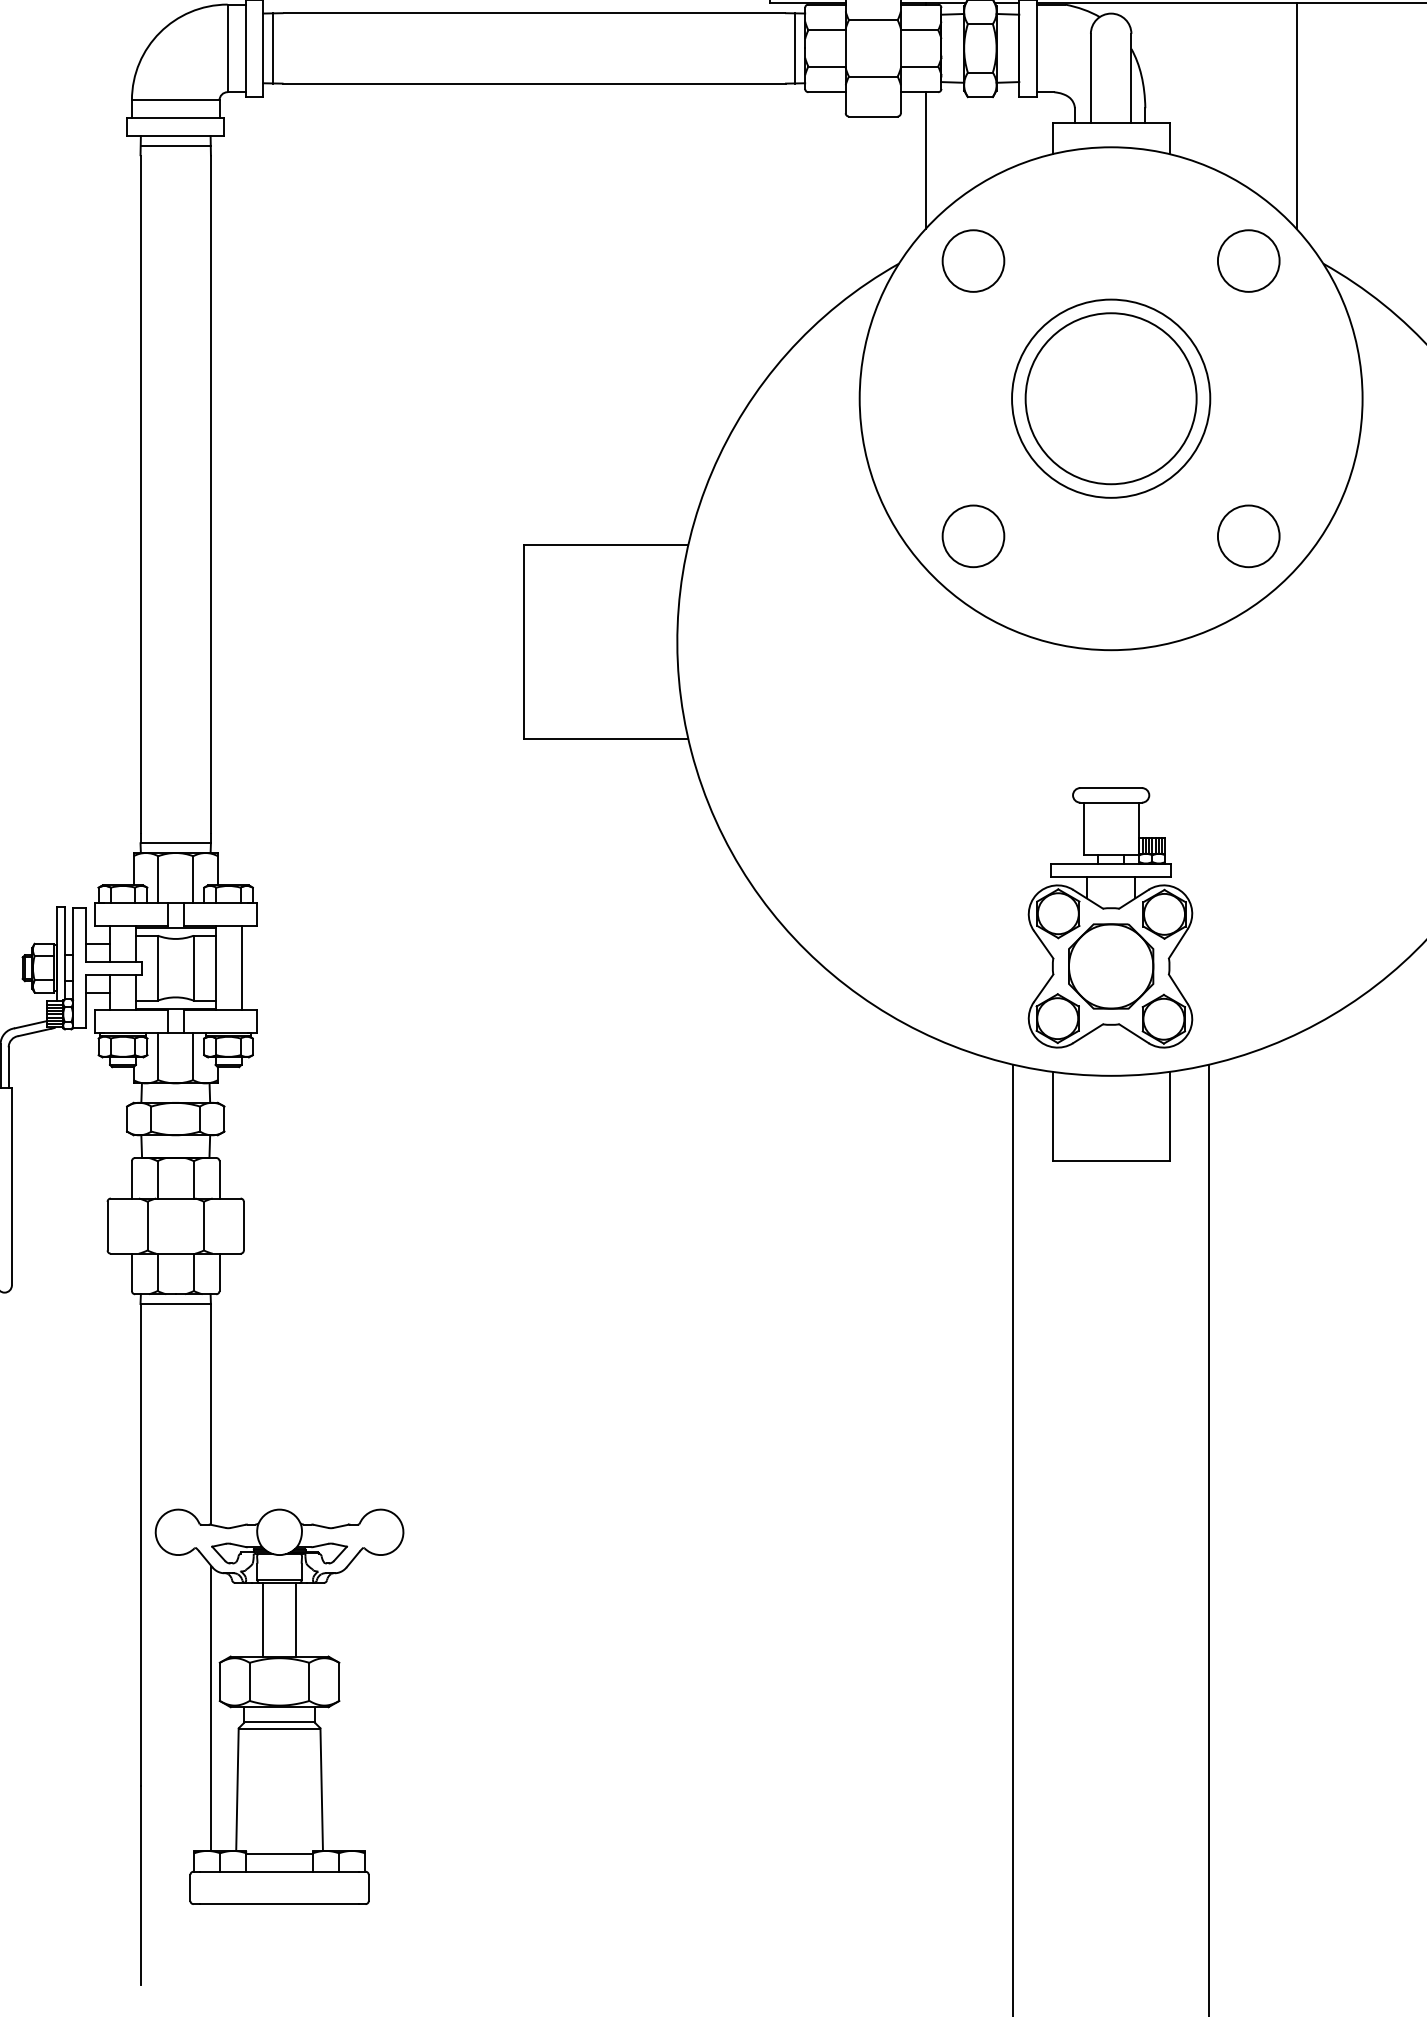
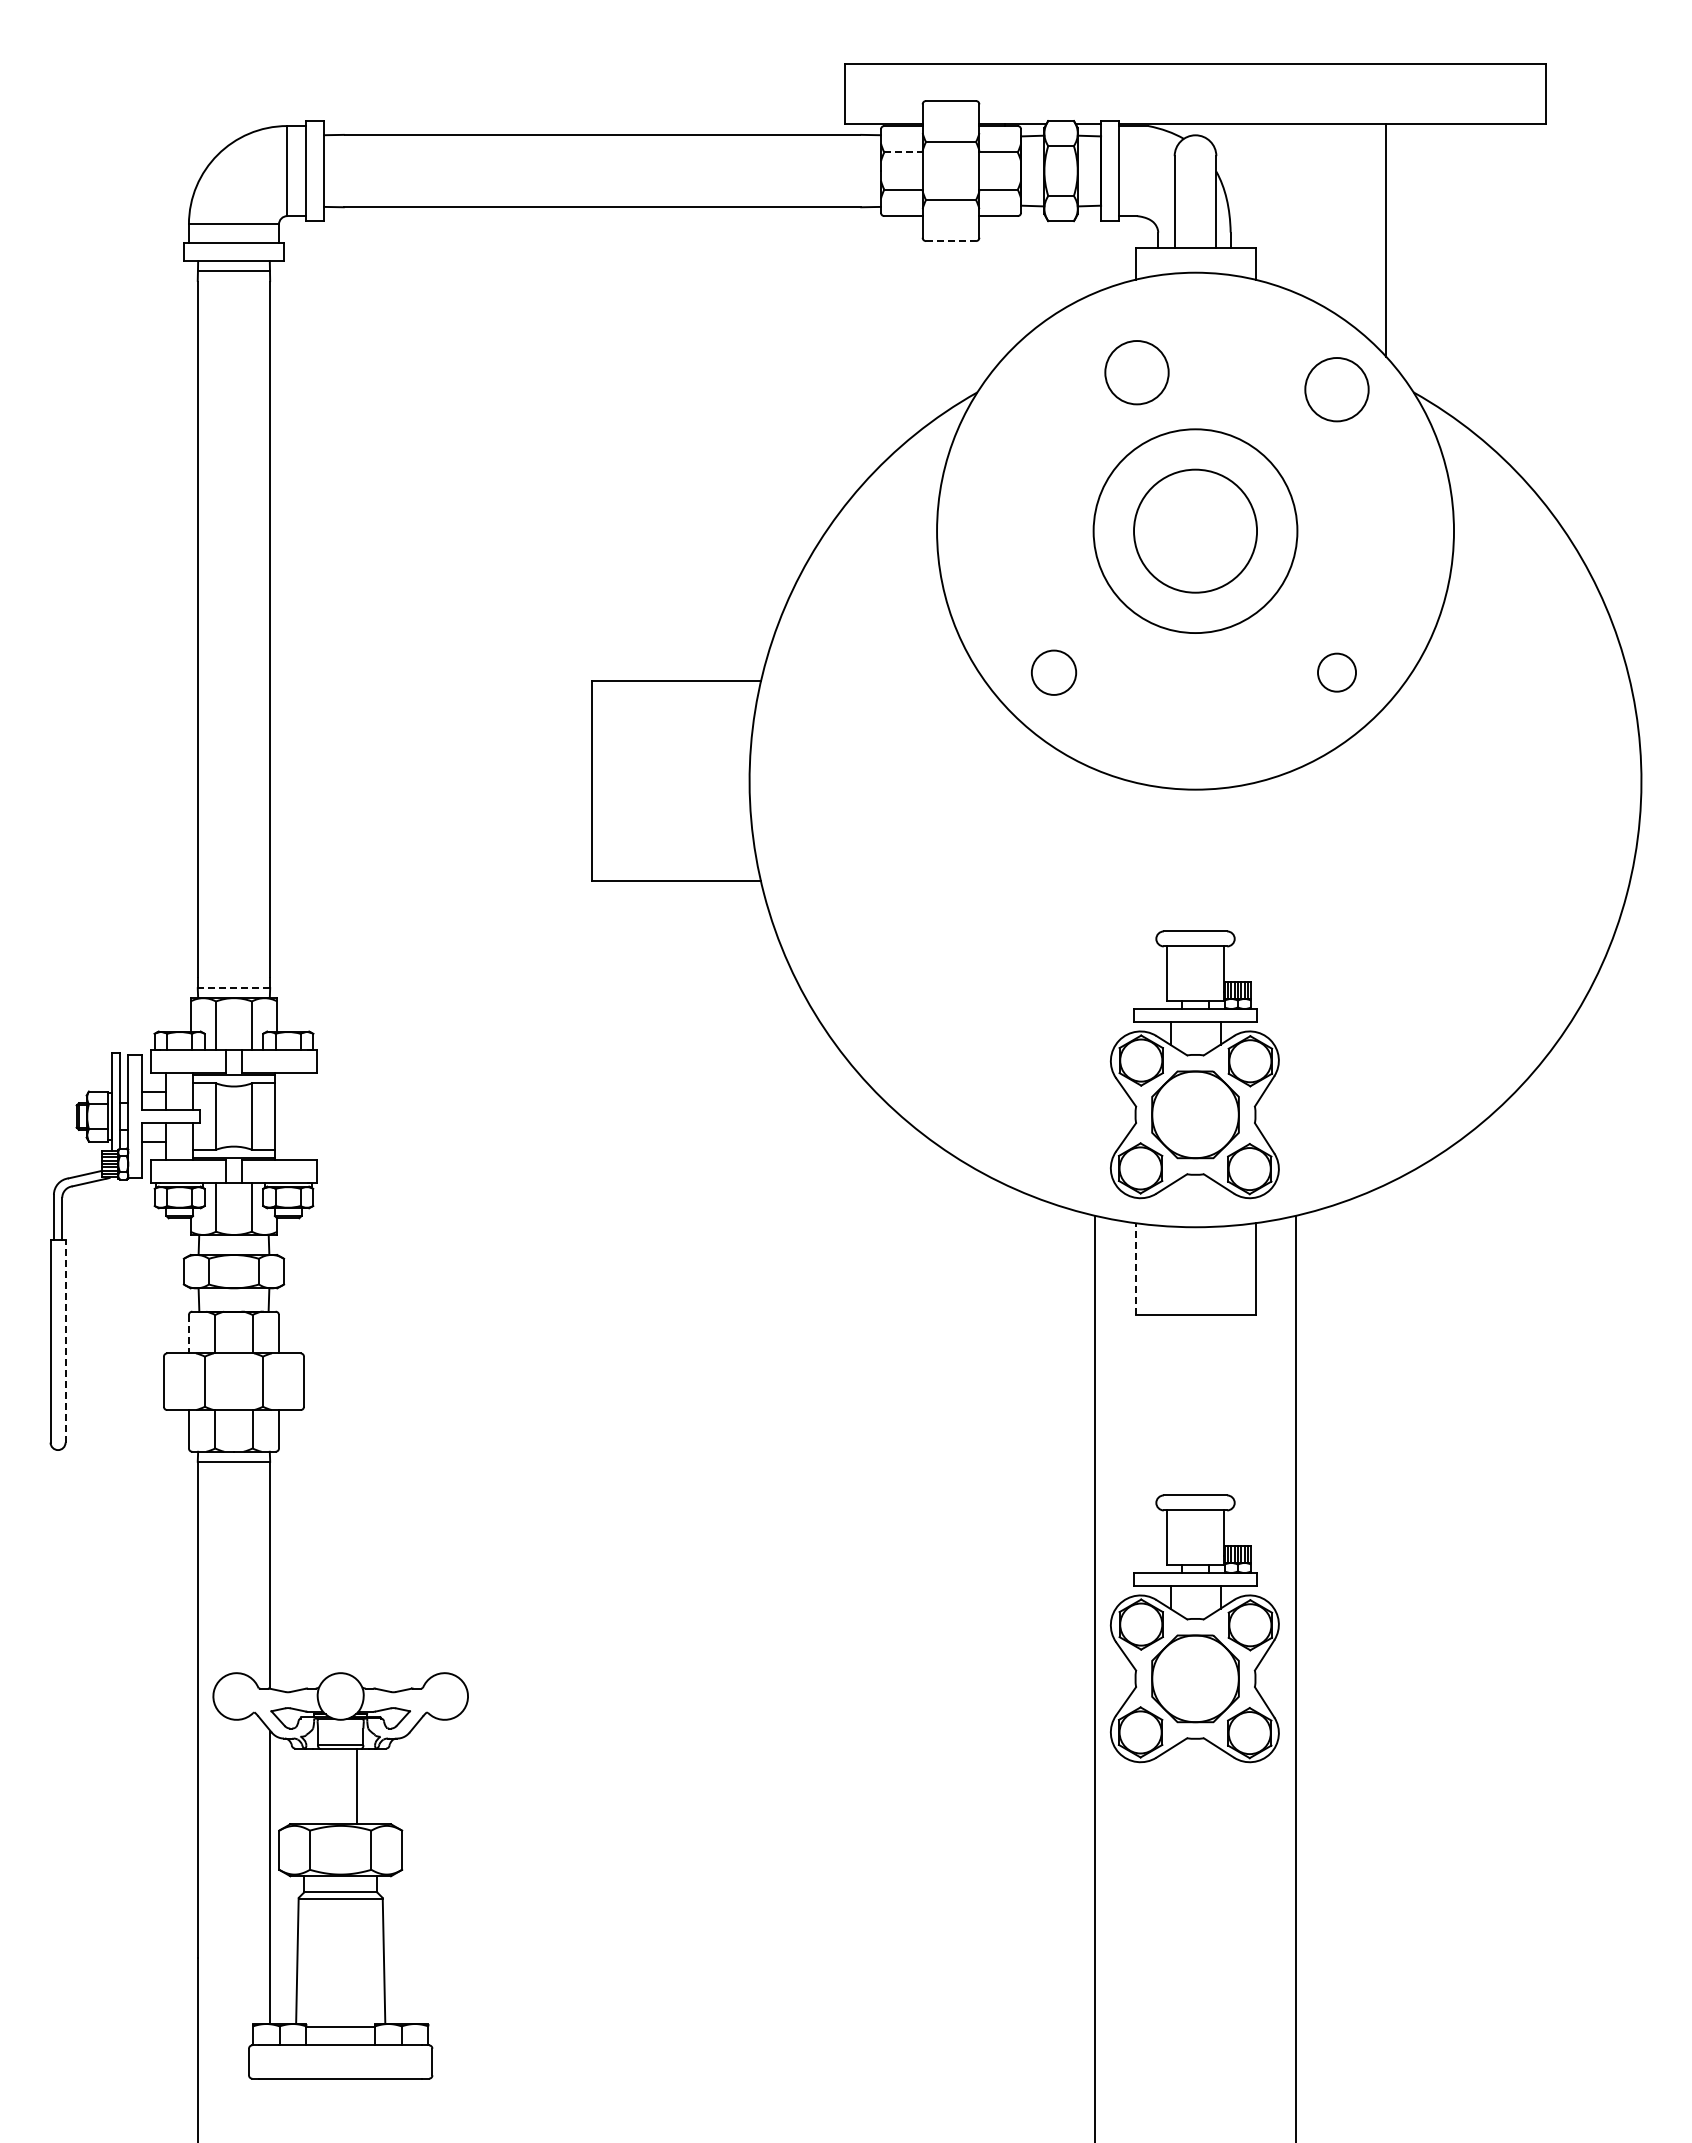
line: (827, 30) -> (903, 152), solid -> dashed
line: (273, 47) -> (334, 170), removed
line: (794, 47) -> (870, 170), removed
line: (873, 116) -> (951, 241), solid -> dashed
line: (925, 160) -> (1004, 286), removed
circle: (972, 260) -> (1136, 372), moved
circle: (1111, 399) -> (1195, 531), size x0.7
circle: (972, 536) -> (1053, 672), size x0.7
circle: (1248, 536) -> (1336, 672), size x0.6
line: (175, 843) -> (233, 988), solid -> dashed
line: (241, 968) -> (301, 1116), removed
line: (1052, 1116) -> (1135, 1269), solid -> dashed
line: (131, 1180) -> (188, 1334), solid -> dashed
line: (11, 1186) -> (65, 1340), solid -> dashed
part: (1110, 1466) -> (1194, 1628), added
line: (263, 1619) -> (324, 1786), removed

